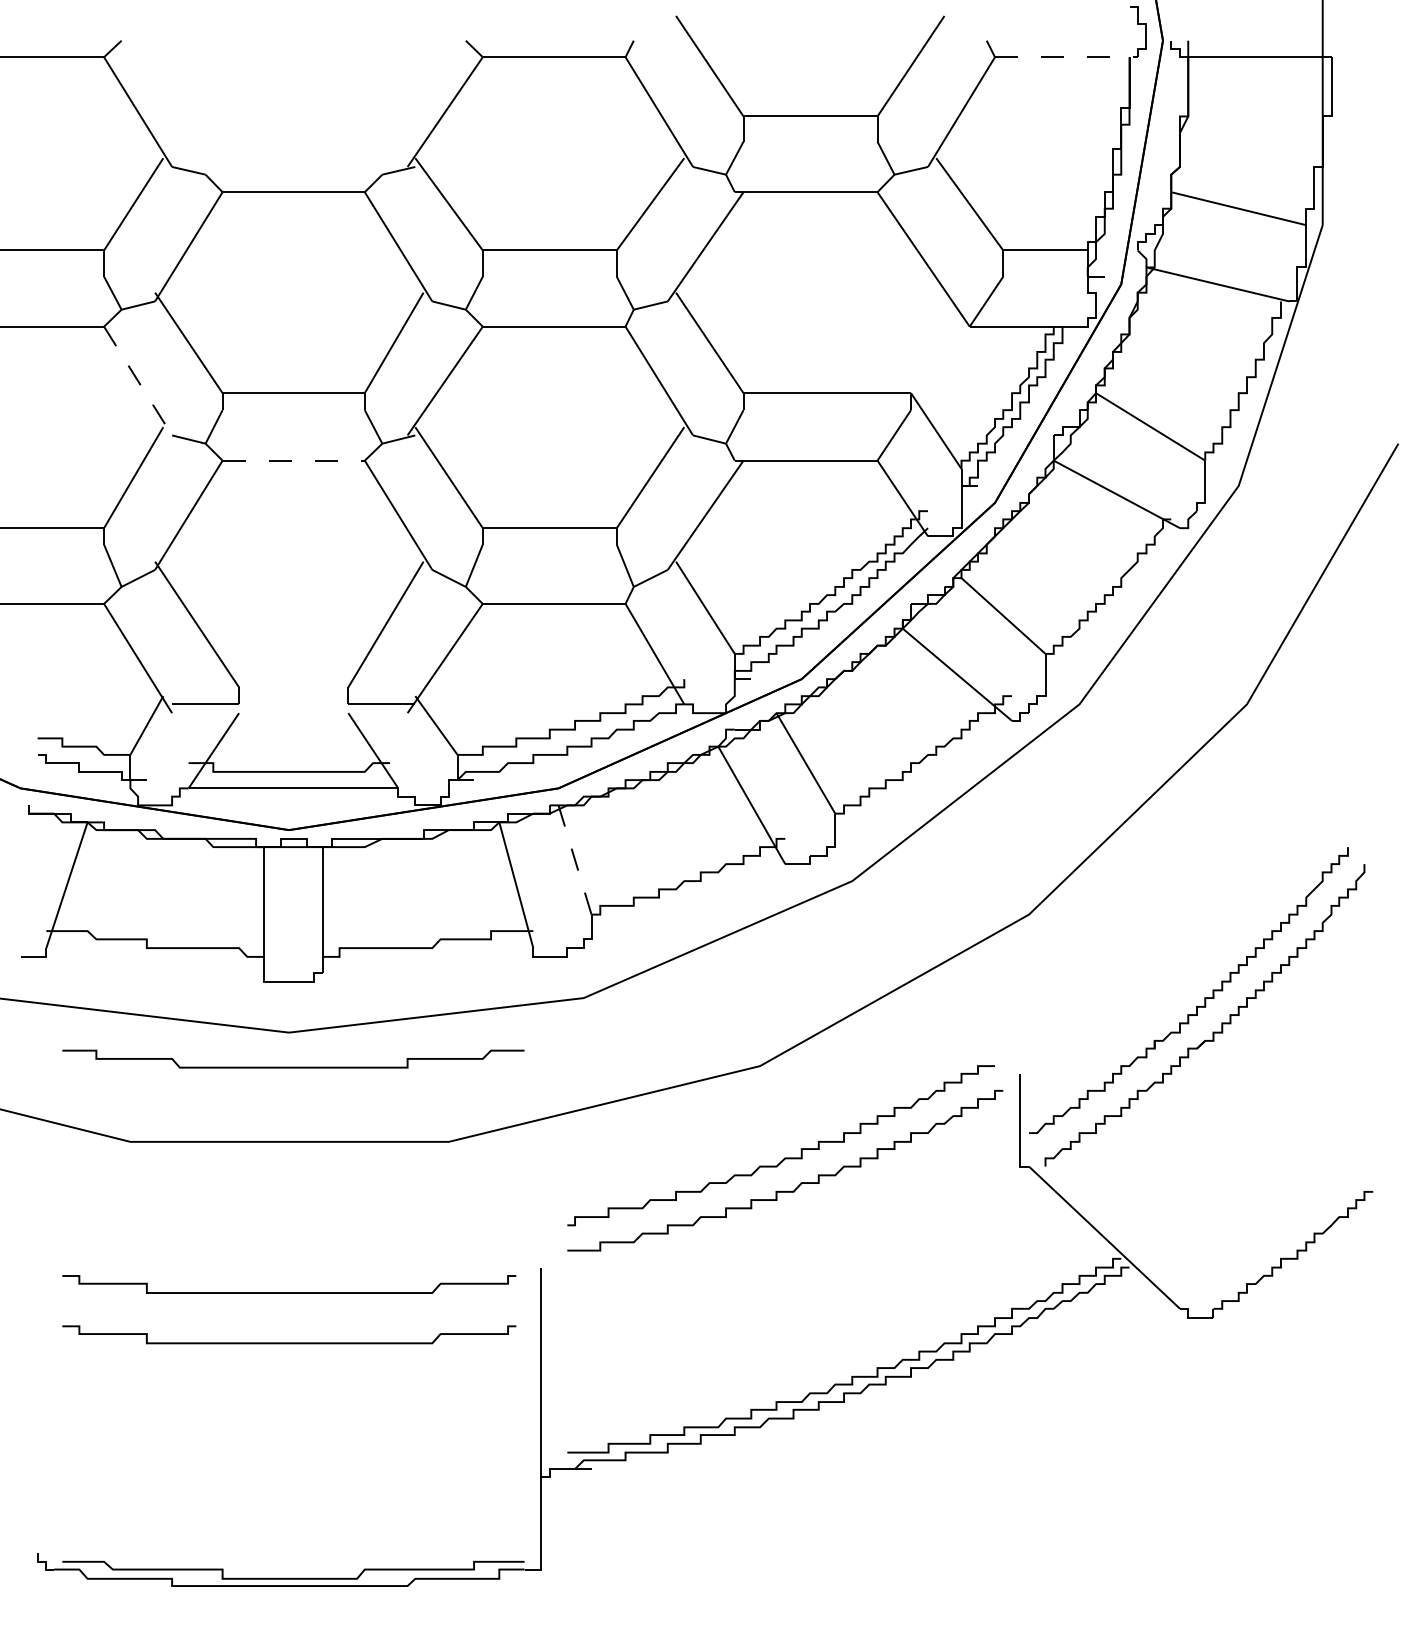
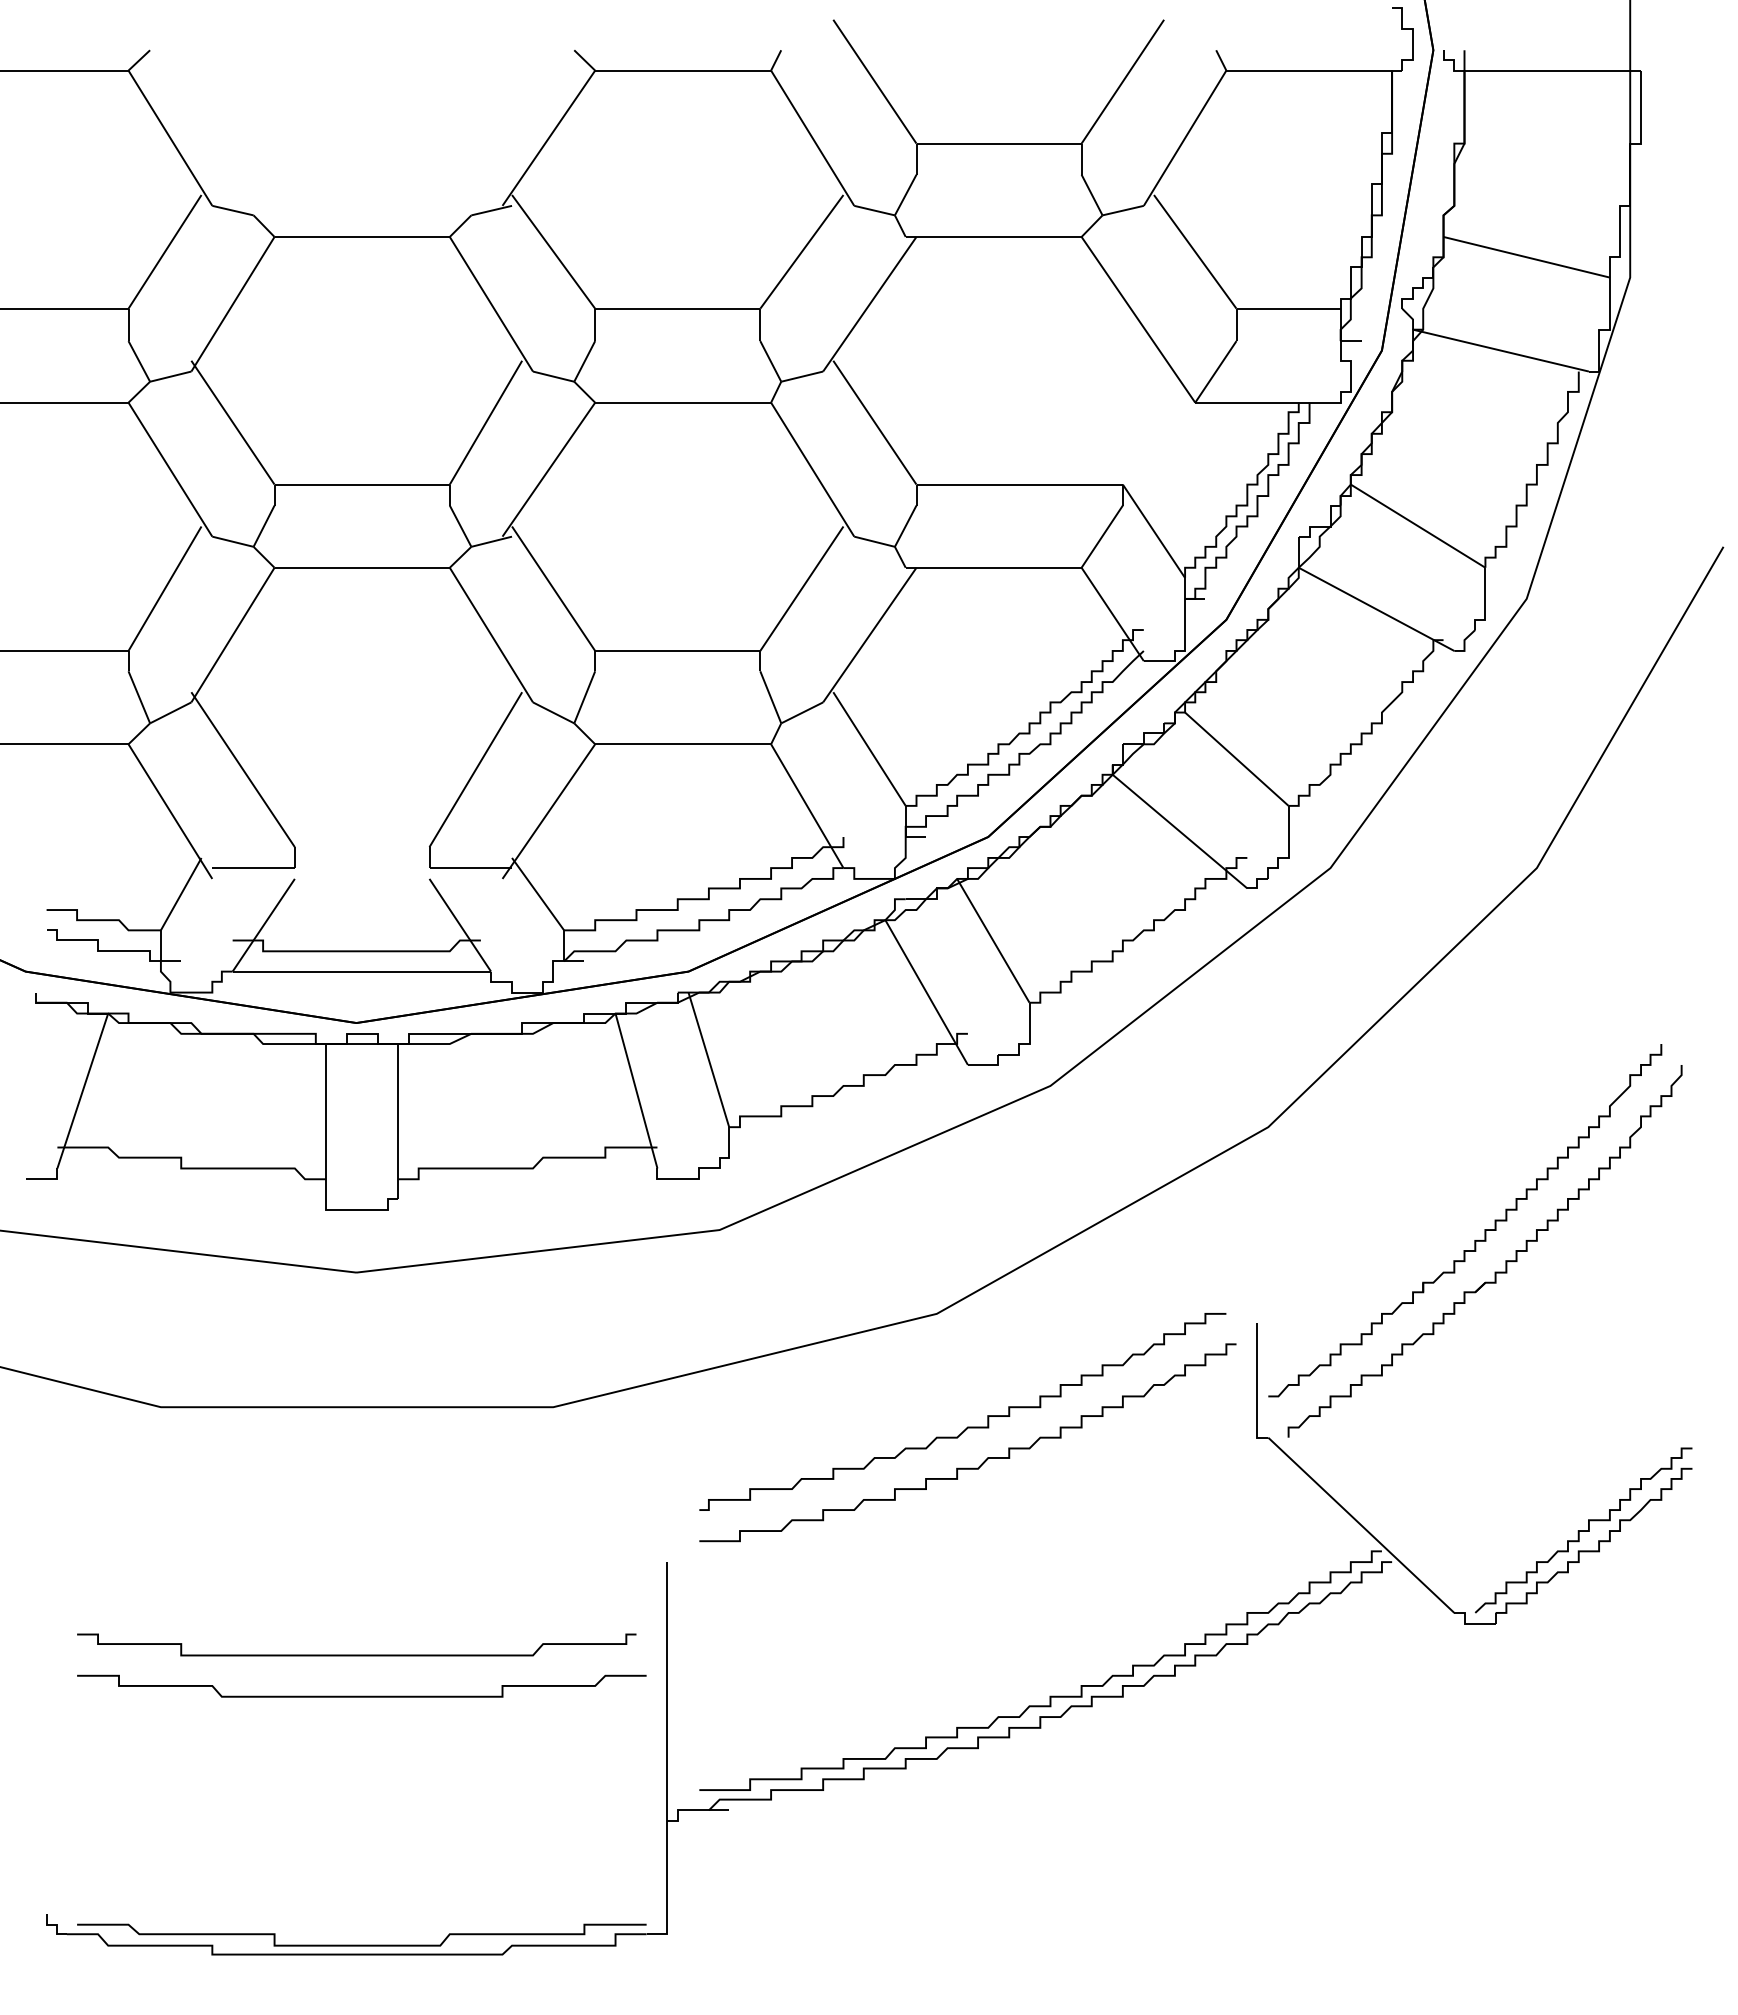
line: (1066, 57) -> (1314, 70), dashed -> solid
line: (138, 381) -> (170, 470), dashed -> solid
line: (293, 460) -> (362, 567), dashed -> solid
line: (574, 859) -> (708, 1059), dashed -> solid
curve: (293, 1066) -> (361, 1695), moved
curve: (1284, 1241) -> (1583, 1530), added
curve: (289, 1292) -> (356, 1592), removed

